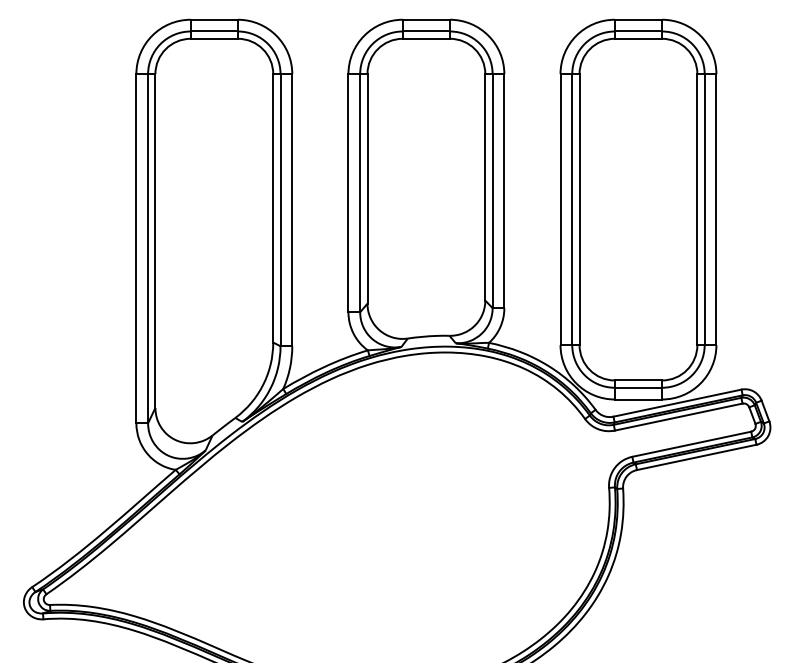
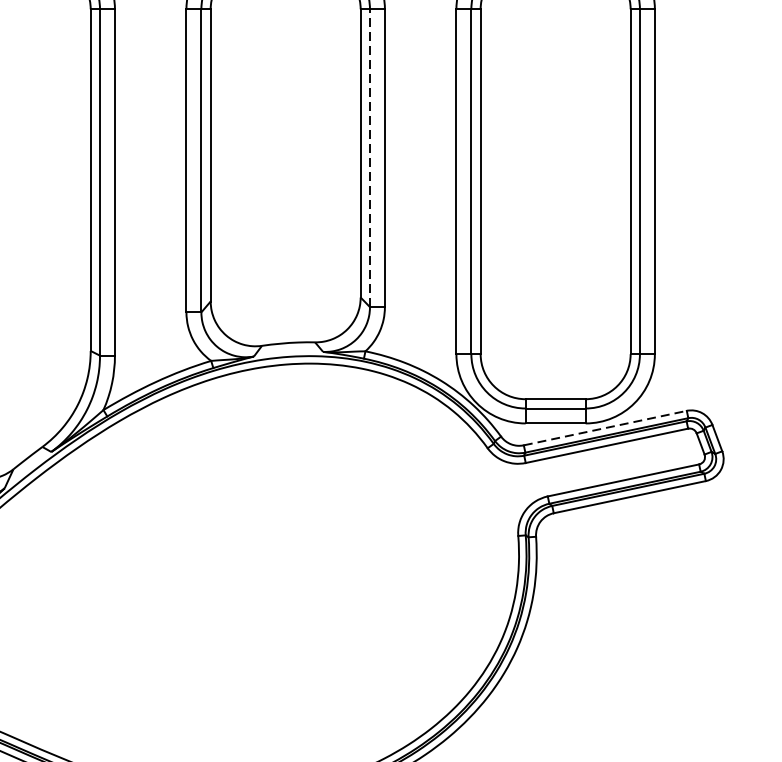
line: (492, 191) -> (369, 158), solid -> dashed
line: (677, 403) -> (605, 428), solid -> dashed

